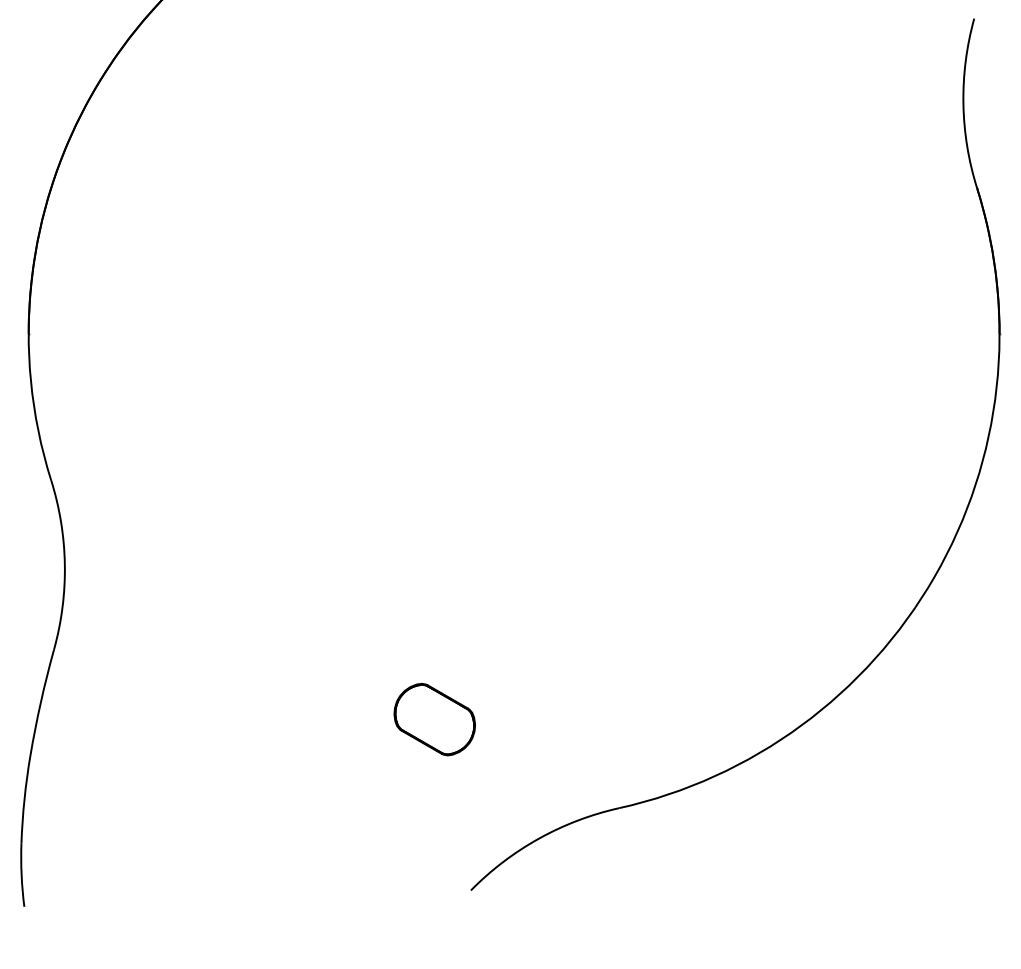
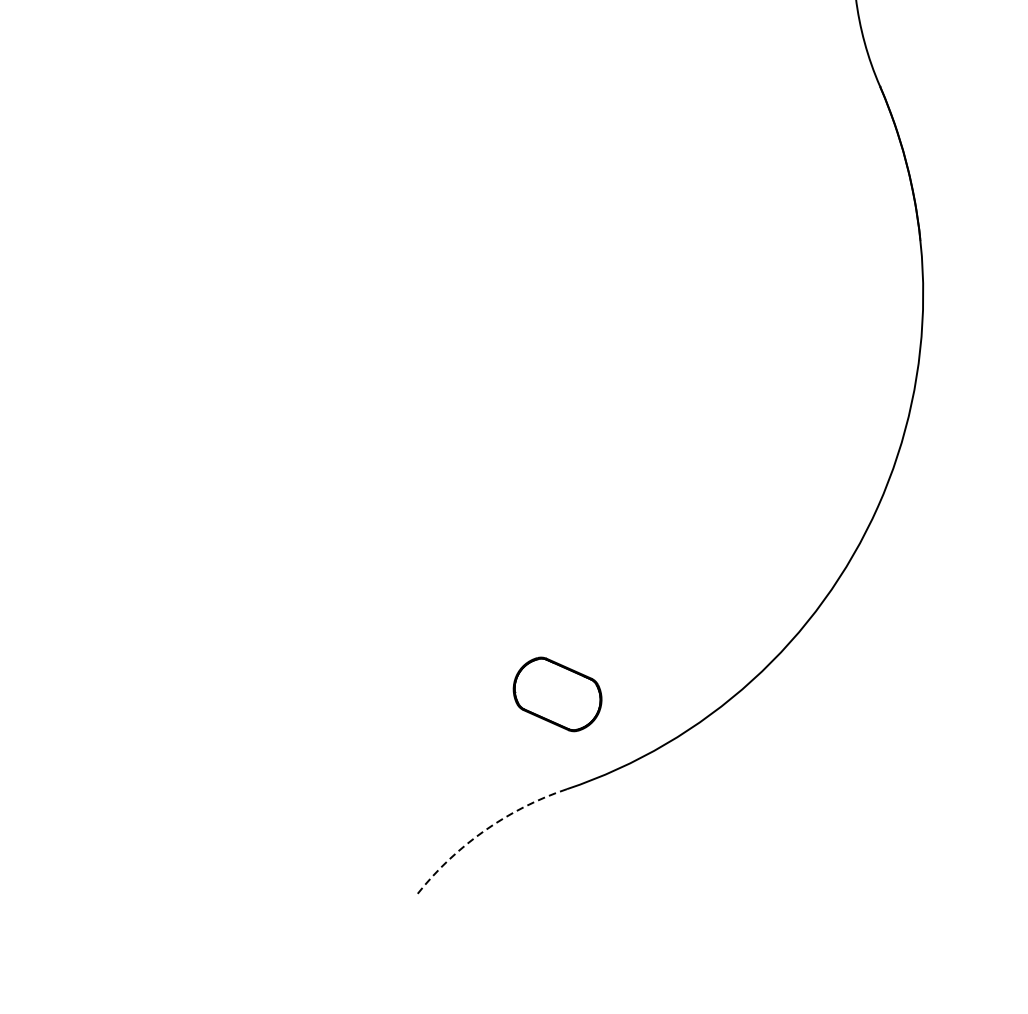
part: (434, 719) -> (557, 694), moved
arc: (539, 838) -> (485, 830), solid -> dashed

